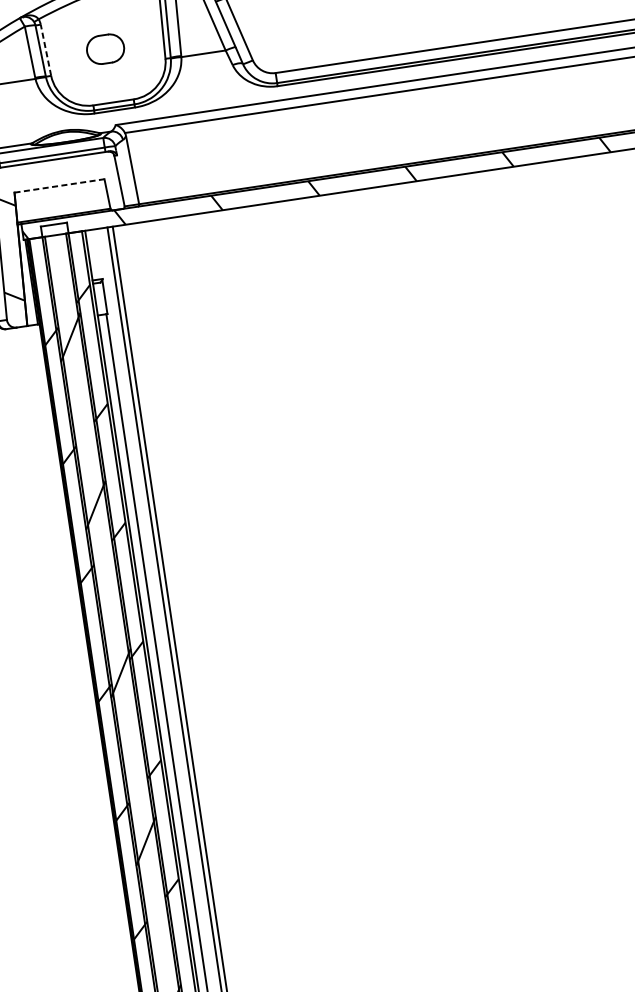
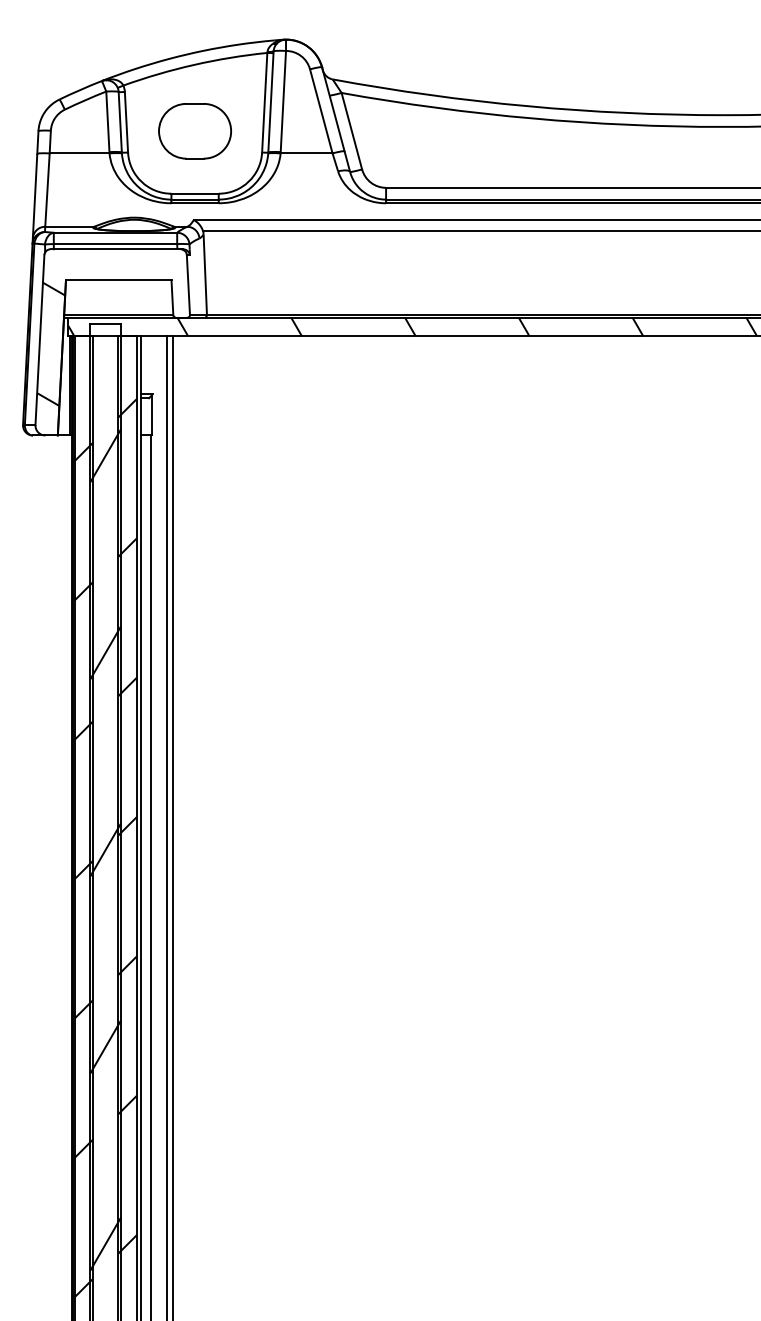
line: (45, 49) -> (126, 121), dashed -> solid
part: (105, 49) -> (194, 131), size x1.67
line: (59, 186) -> (118, 280), dashed -> solid

